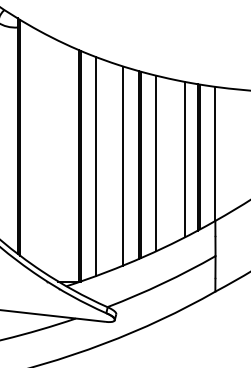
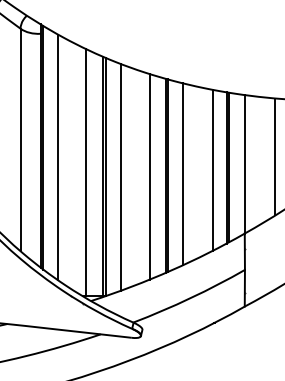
line: (245, 146) -> (275, 156), added
line: (35, 147) -> (58, 157), added
line: (61, 161) -> (85, 172), added

